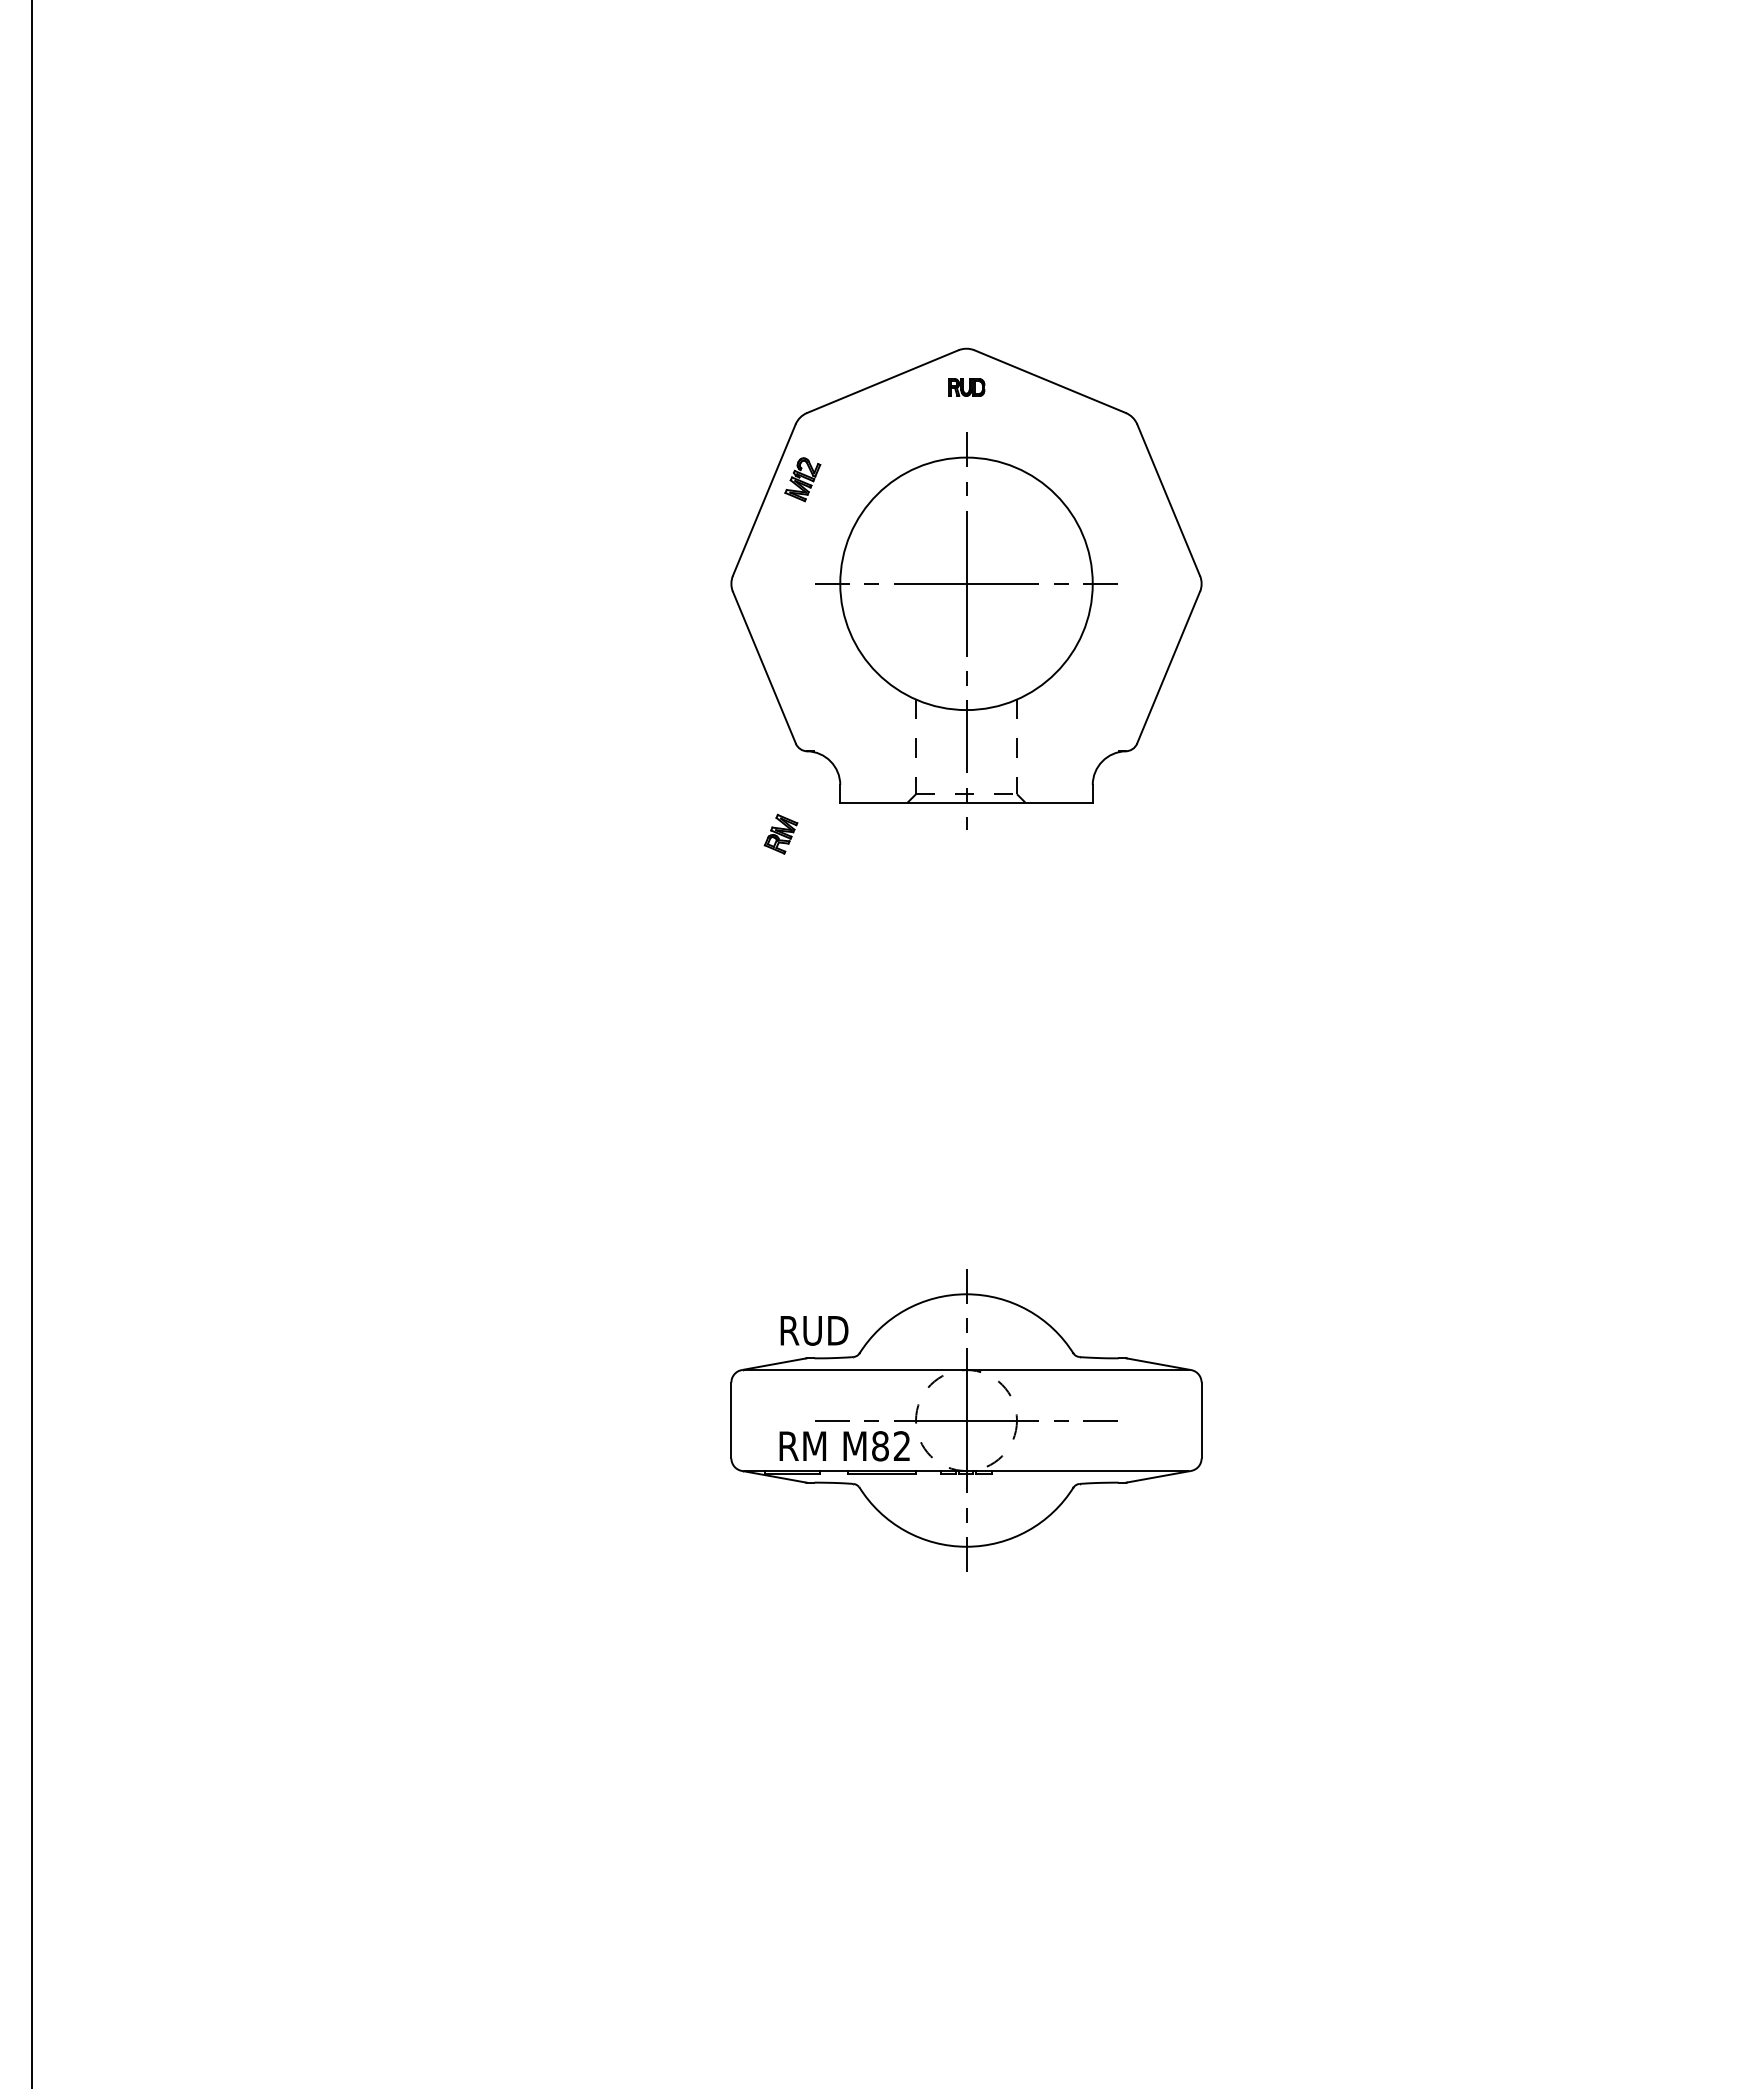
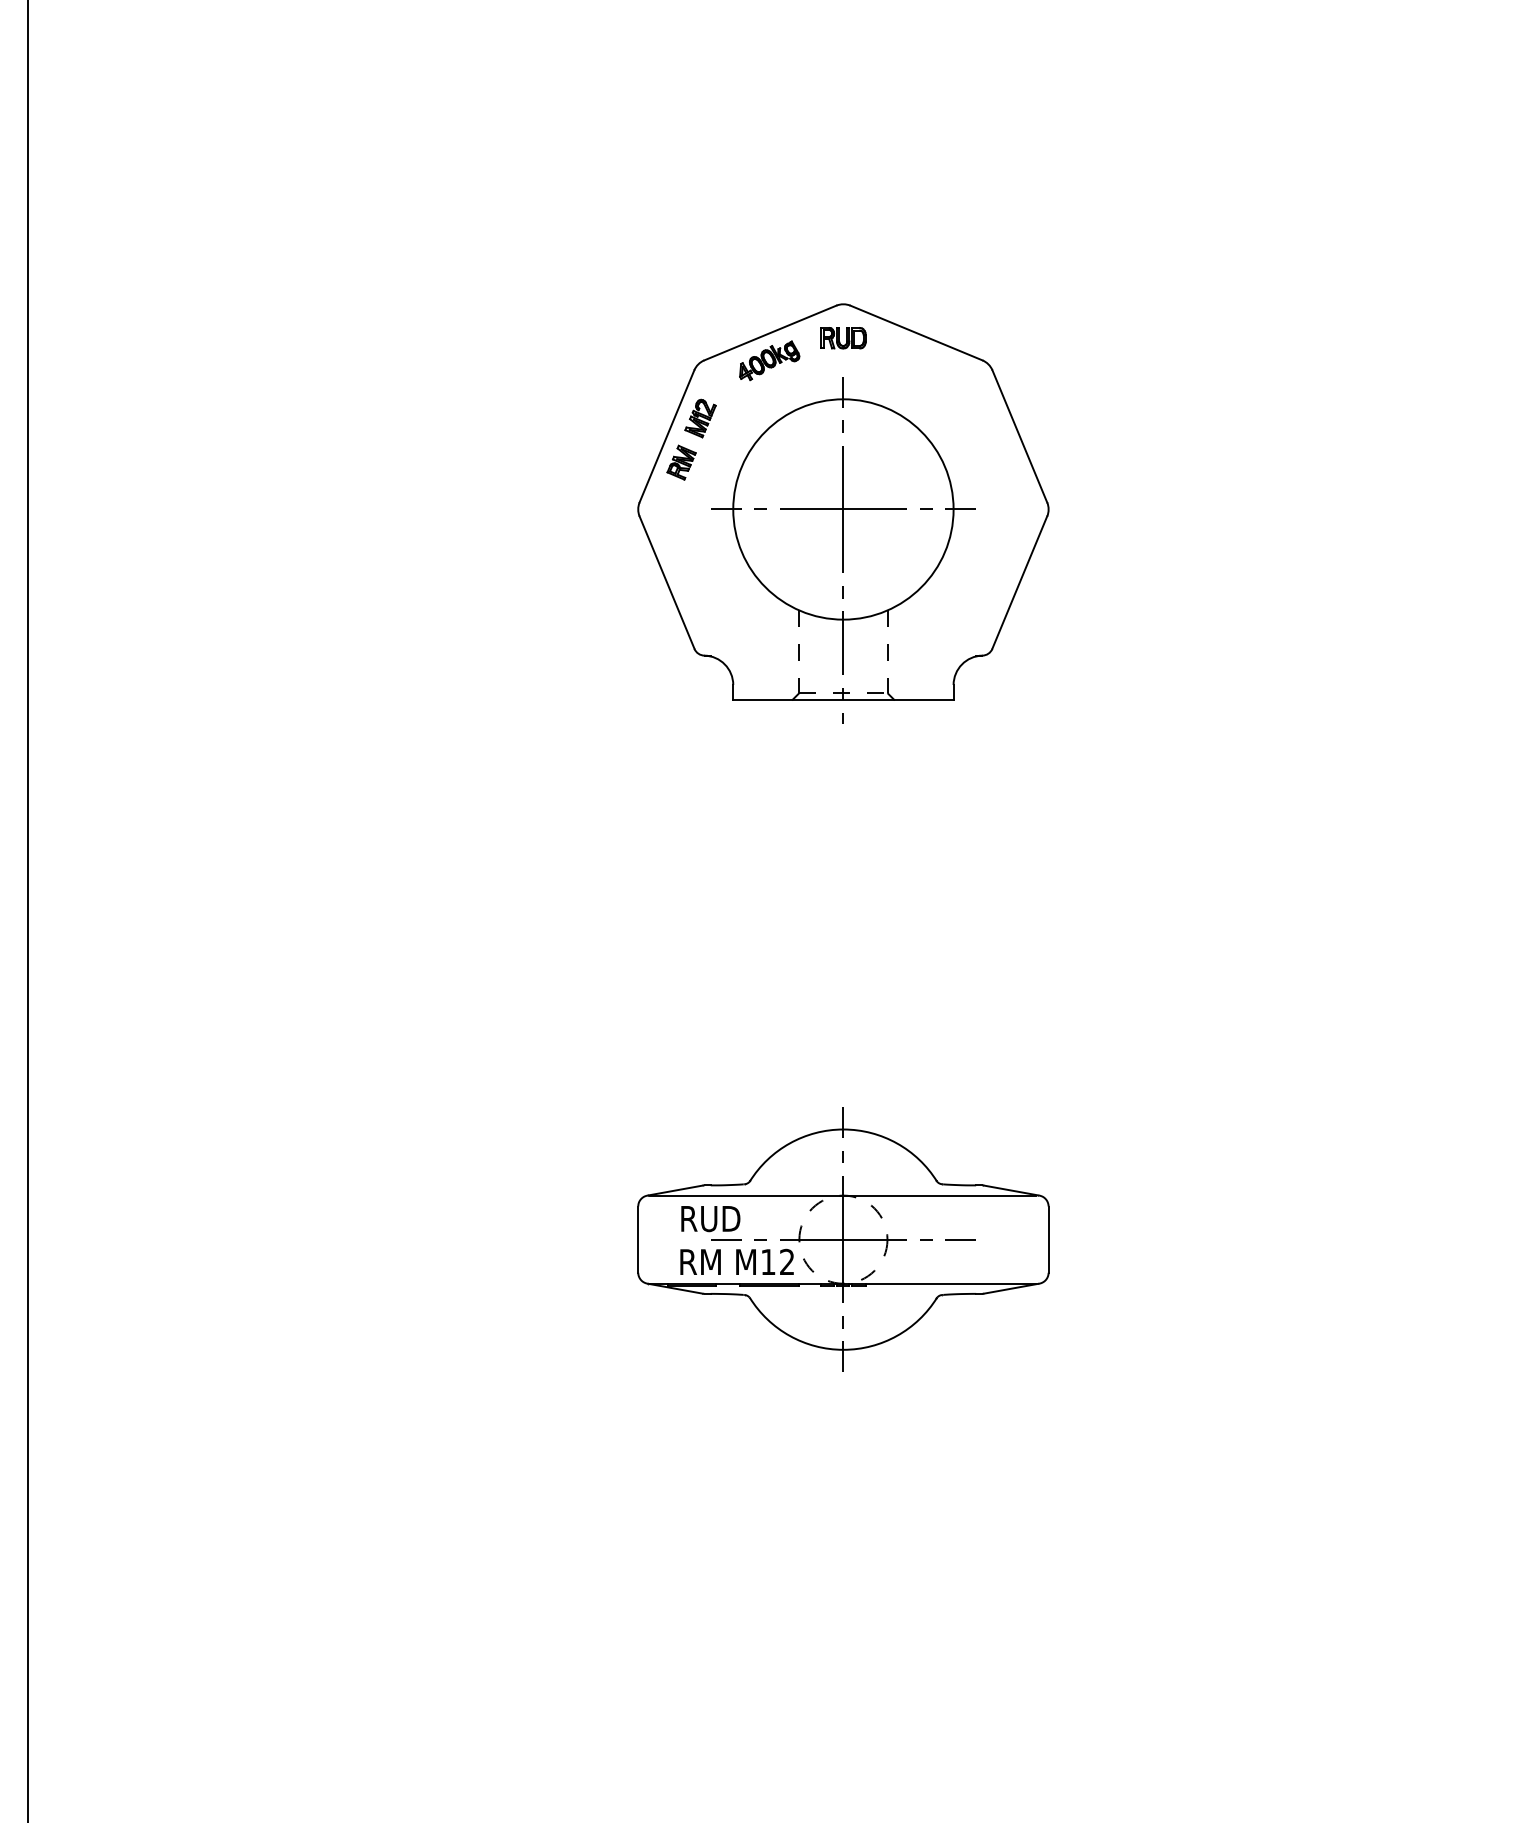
part: (966, 387) -> (843, 338), size x1.43
part: (881, 413) -> (769, 360), added
part: (780, 833) -> (681, 462), moved
text: (814, 1330) -> (710, 1218), moved
text: (880, 1446) -> (768, 1262), M82 -> M12

